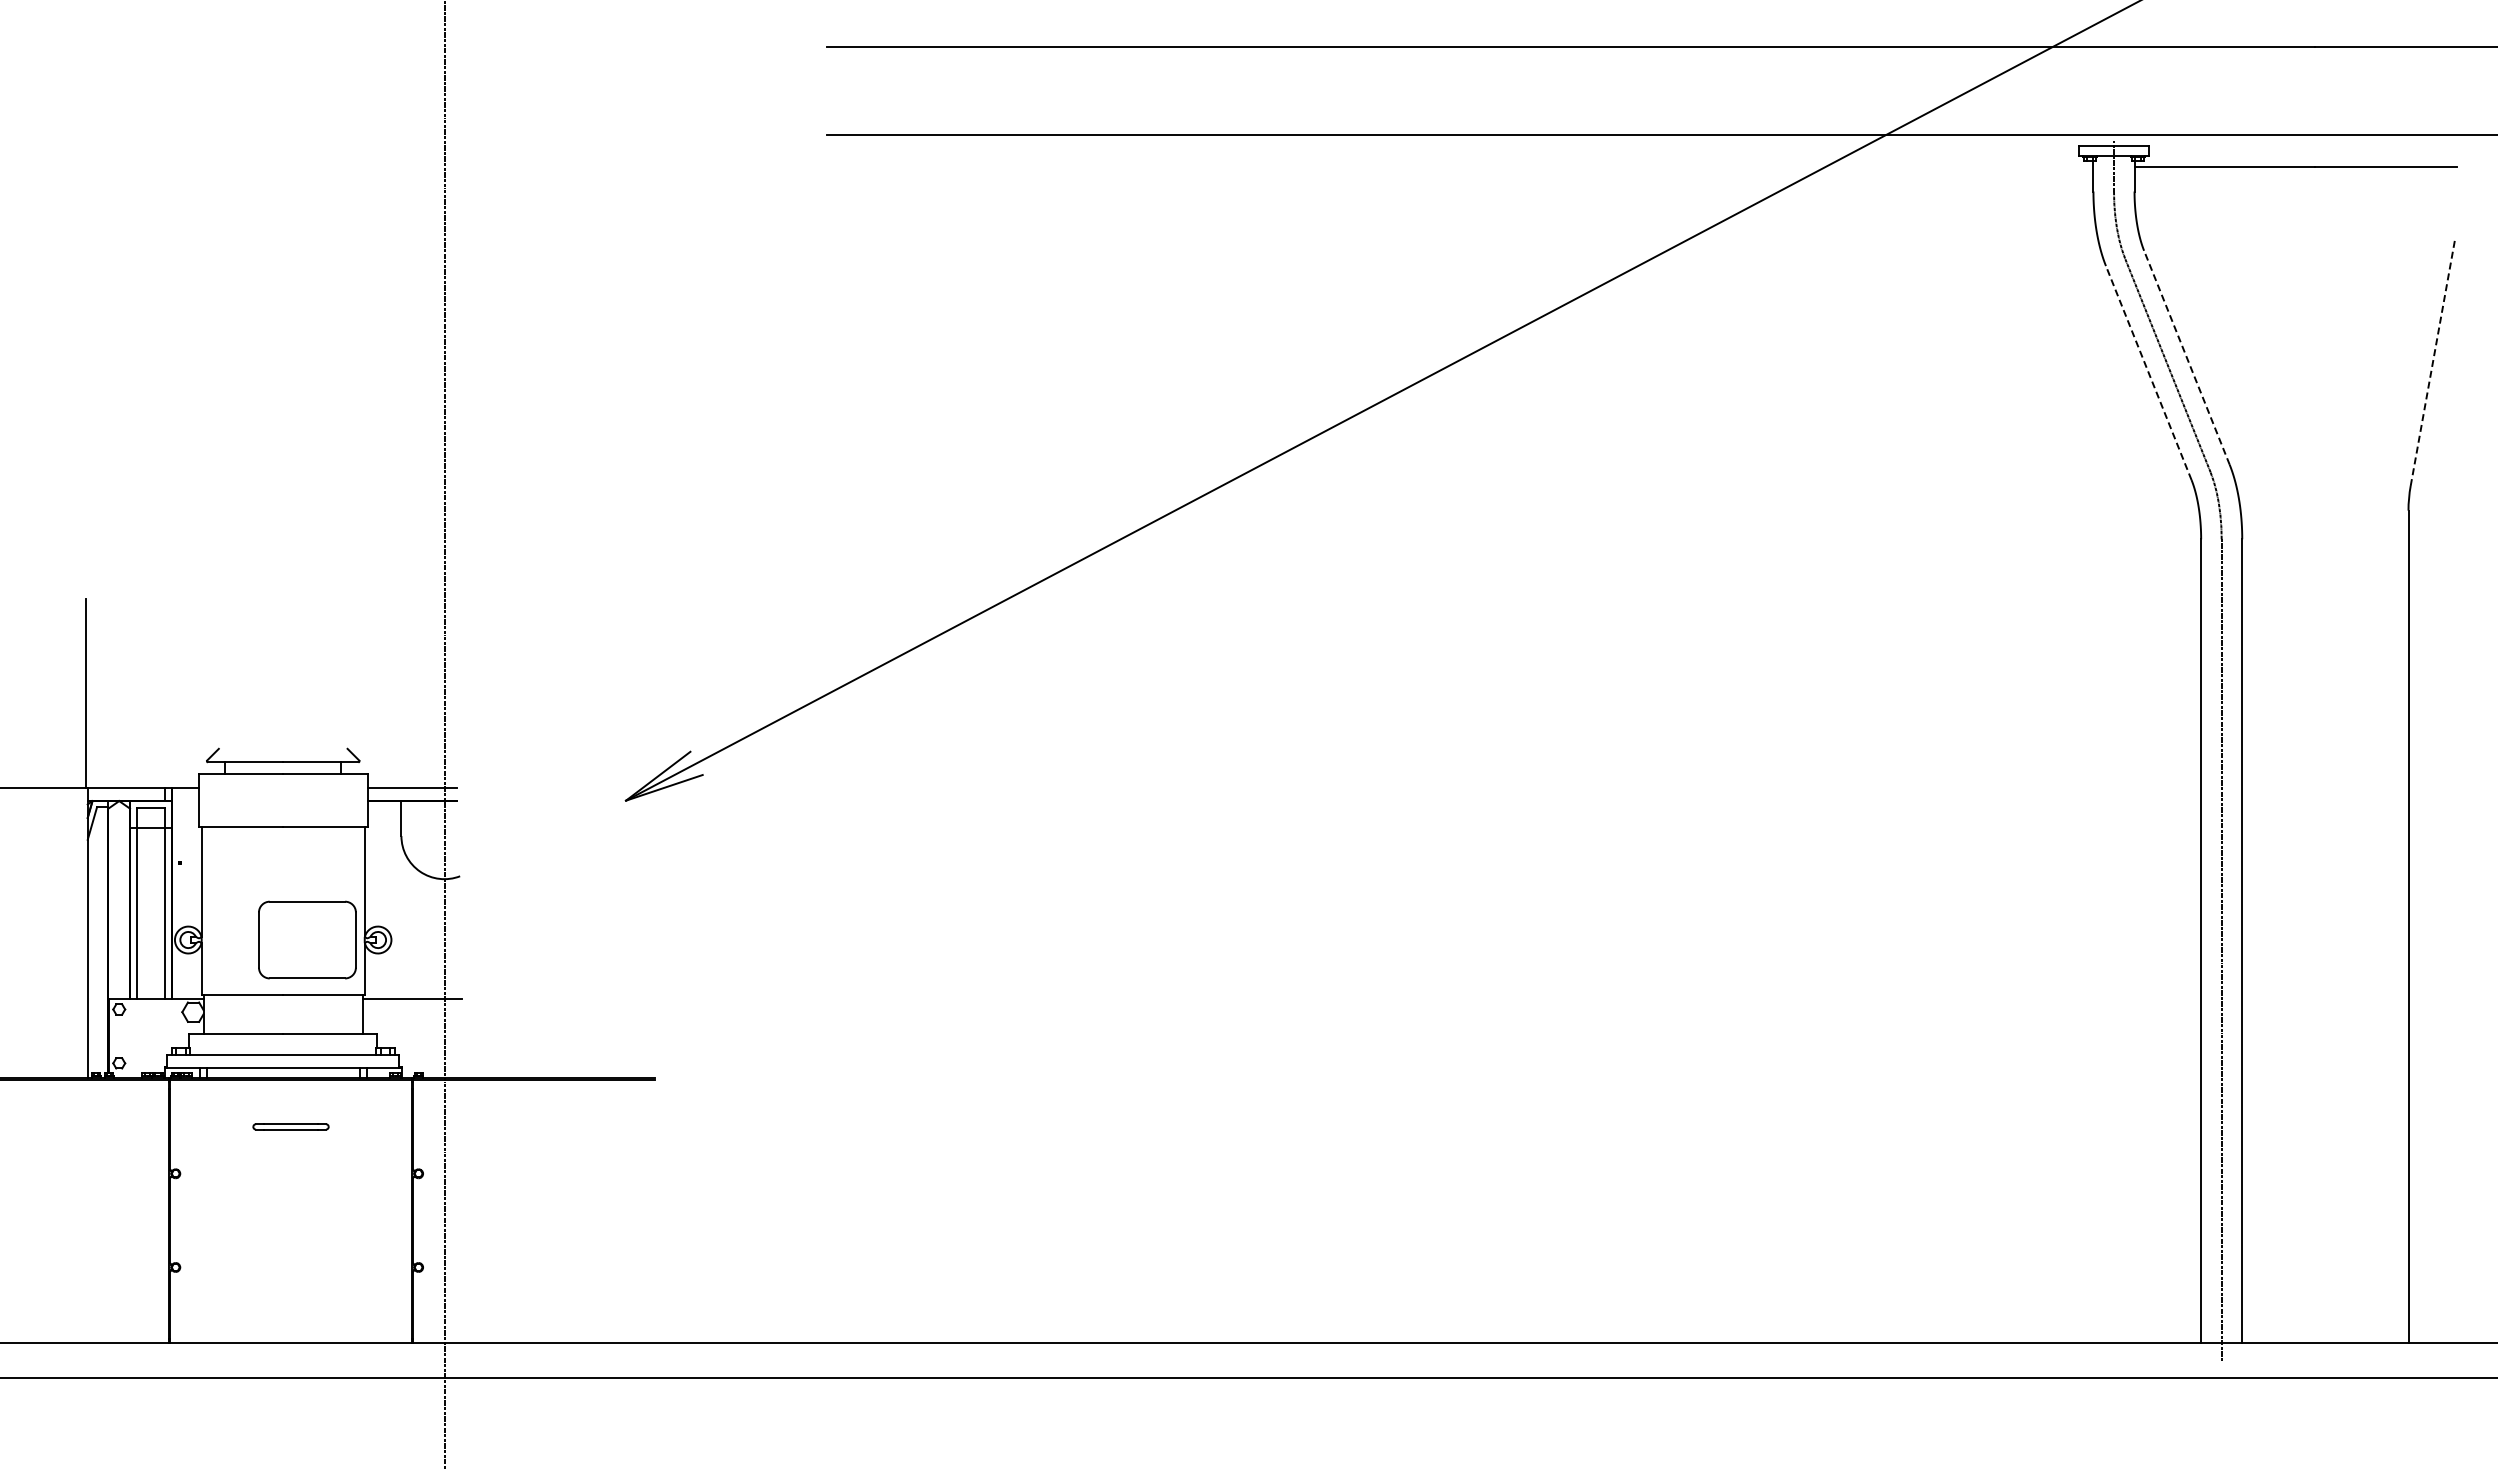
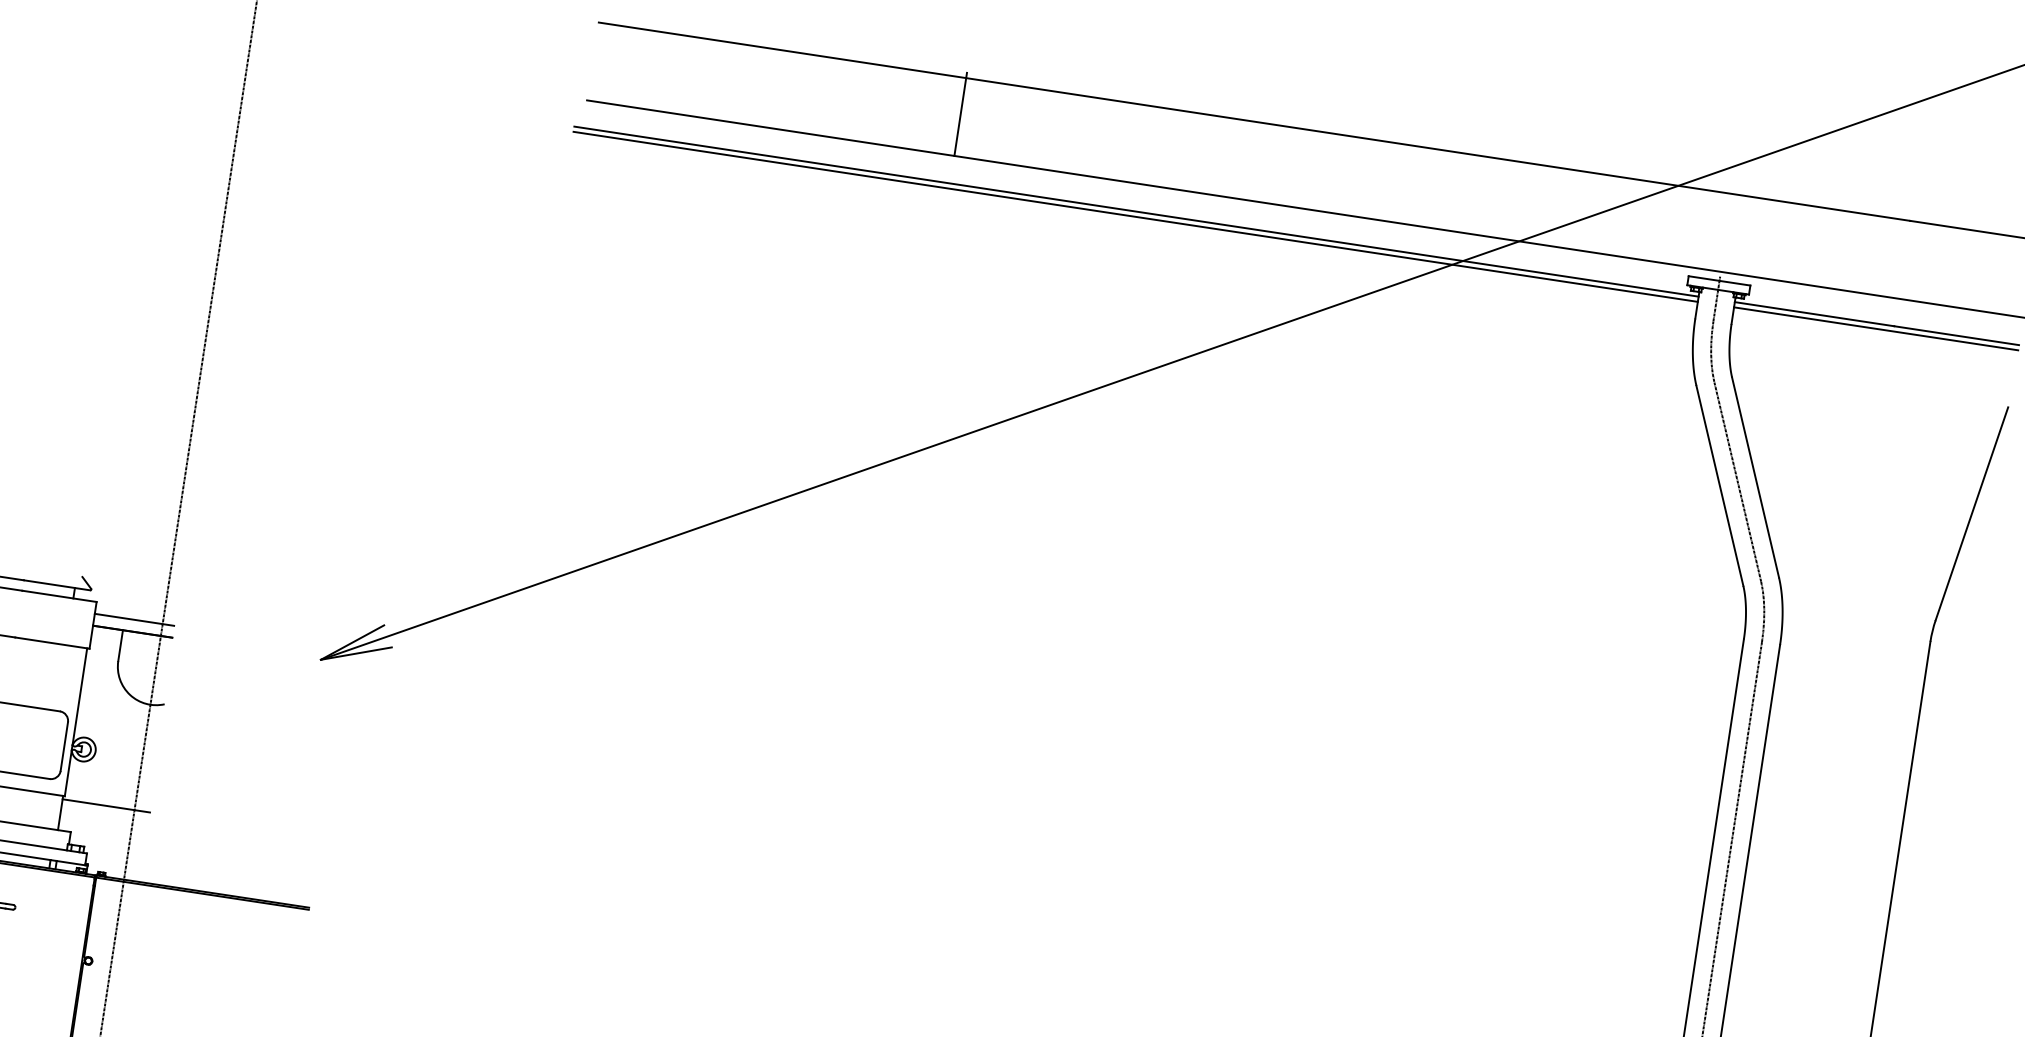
line: (1244, 88) -> (960, 114), added
line: (1455, 166) -> (1136, 211), added
line: (1455, 172) -> (1135, 216), added
line: (2295, 172) -> (1875, 328), added
line: (2186, 357) -> (1755, 477), dashed -> solid
line: (2433, 361) -> (1972, 513), dashed -> solid
line: (2148, 372) -> (1719, 485), dashed -> solid

